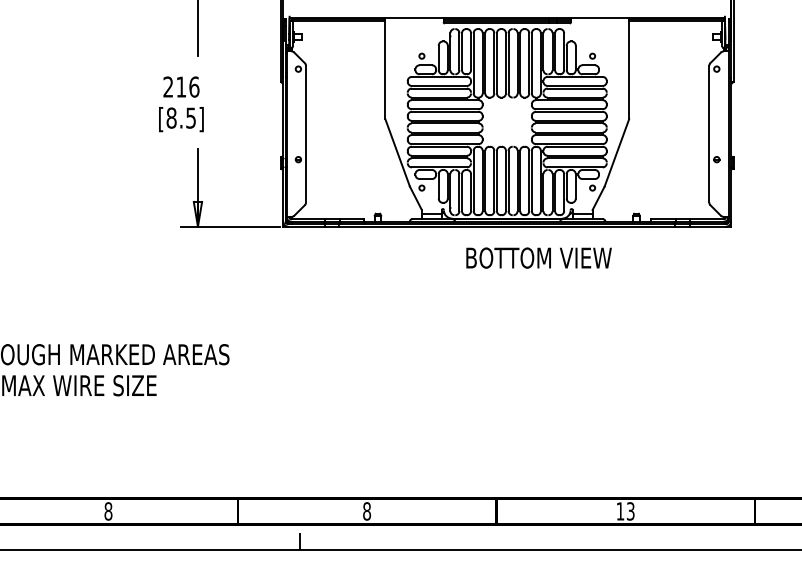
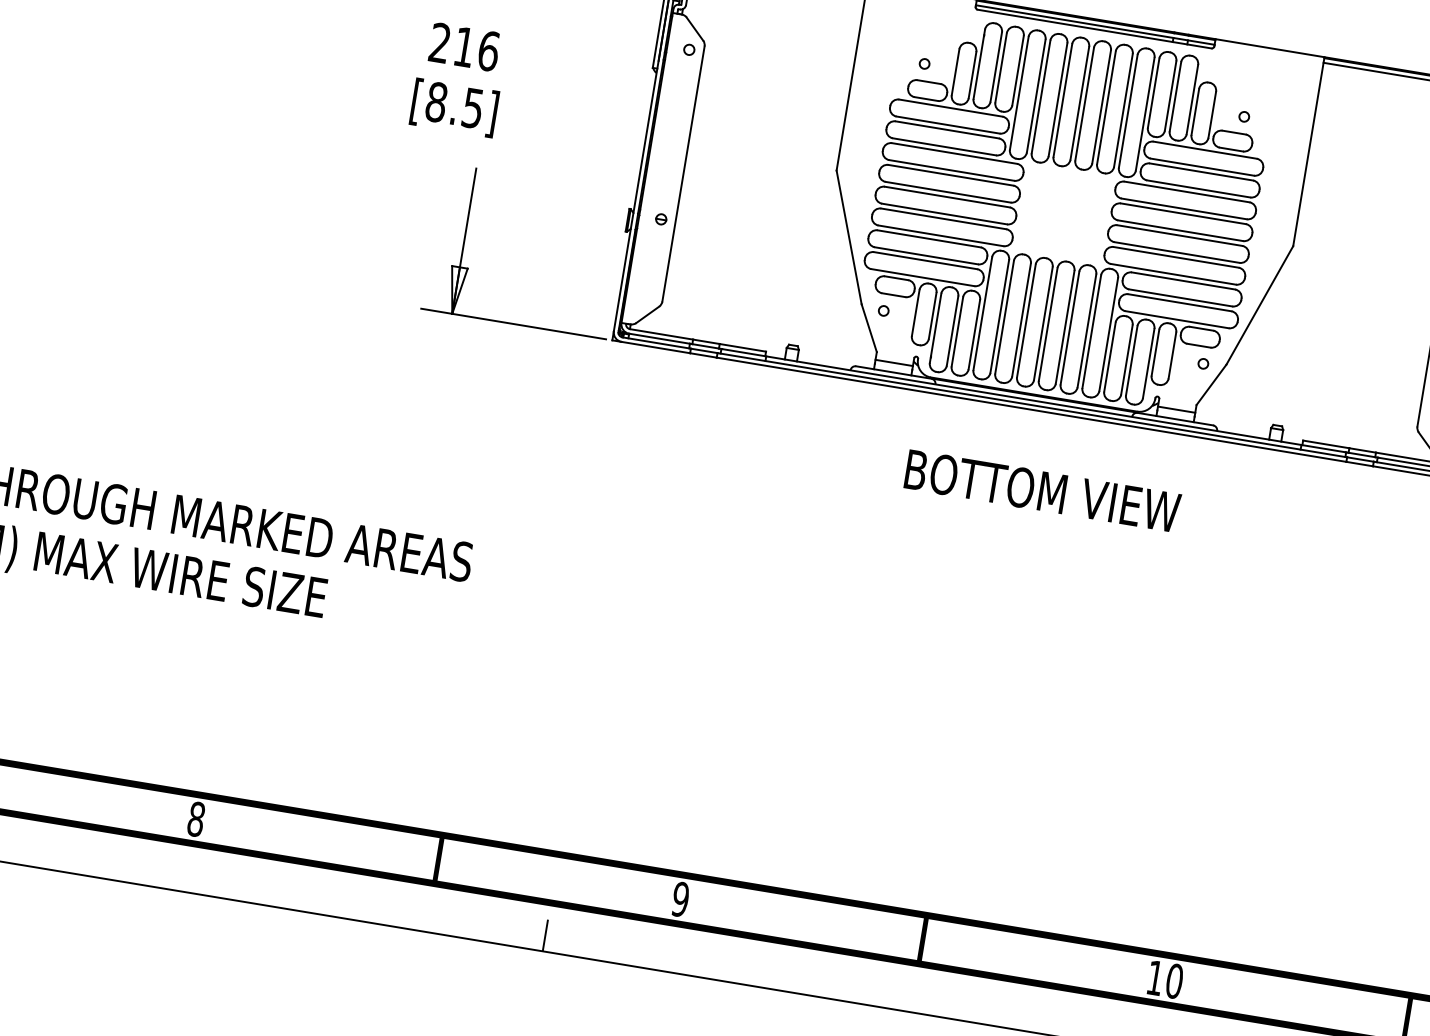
text: (538, 257) -> (1041, 489), moved
text: (367, 511) -> (681, 899), 8 -> 9
text: (630, 511) -> (1174, 981), 13 -> 10

